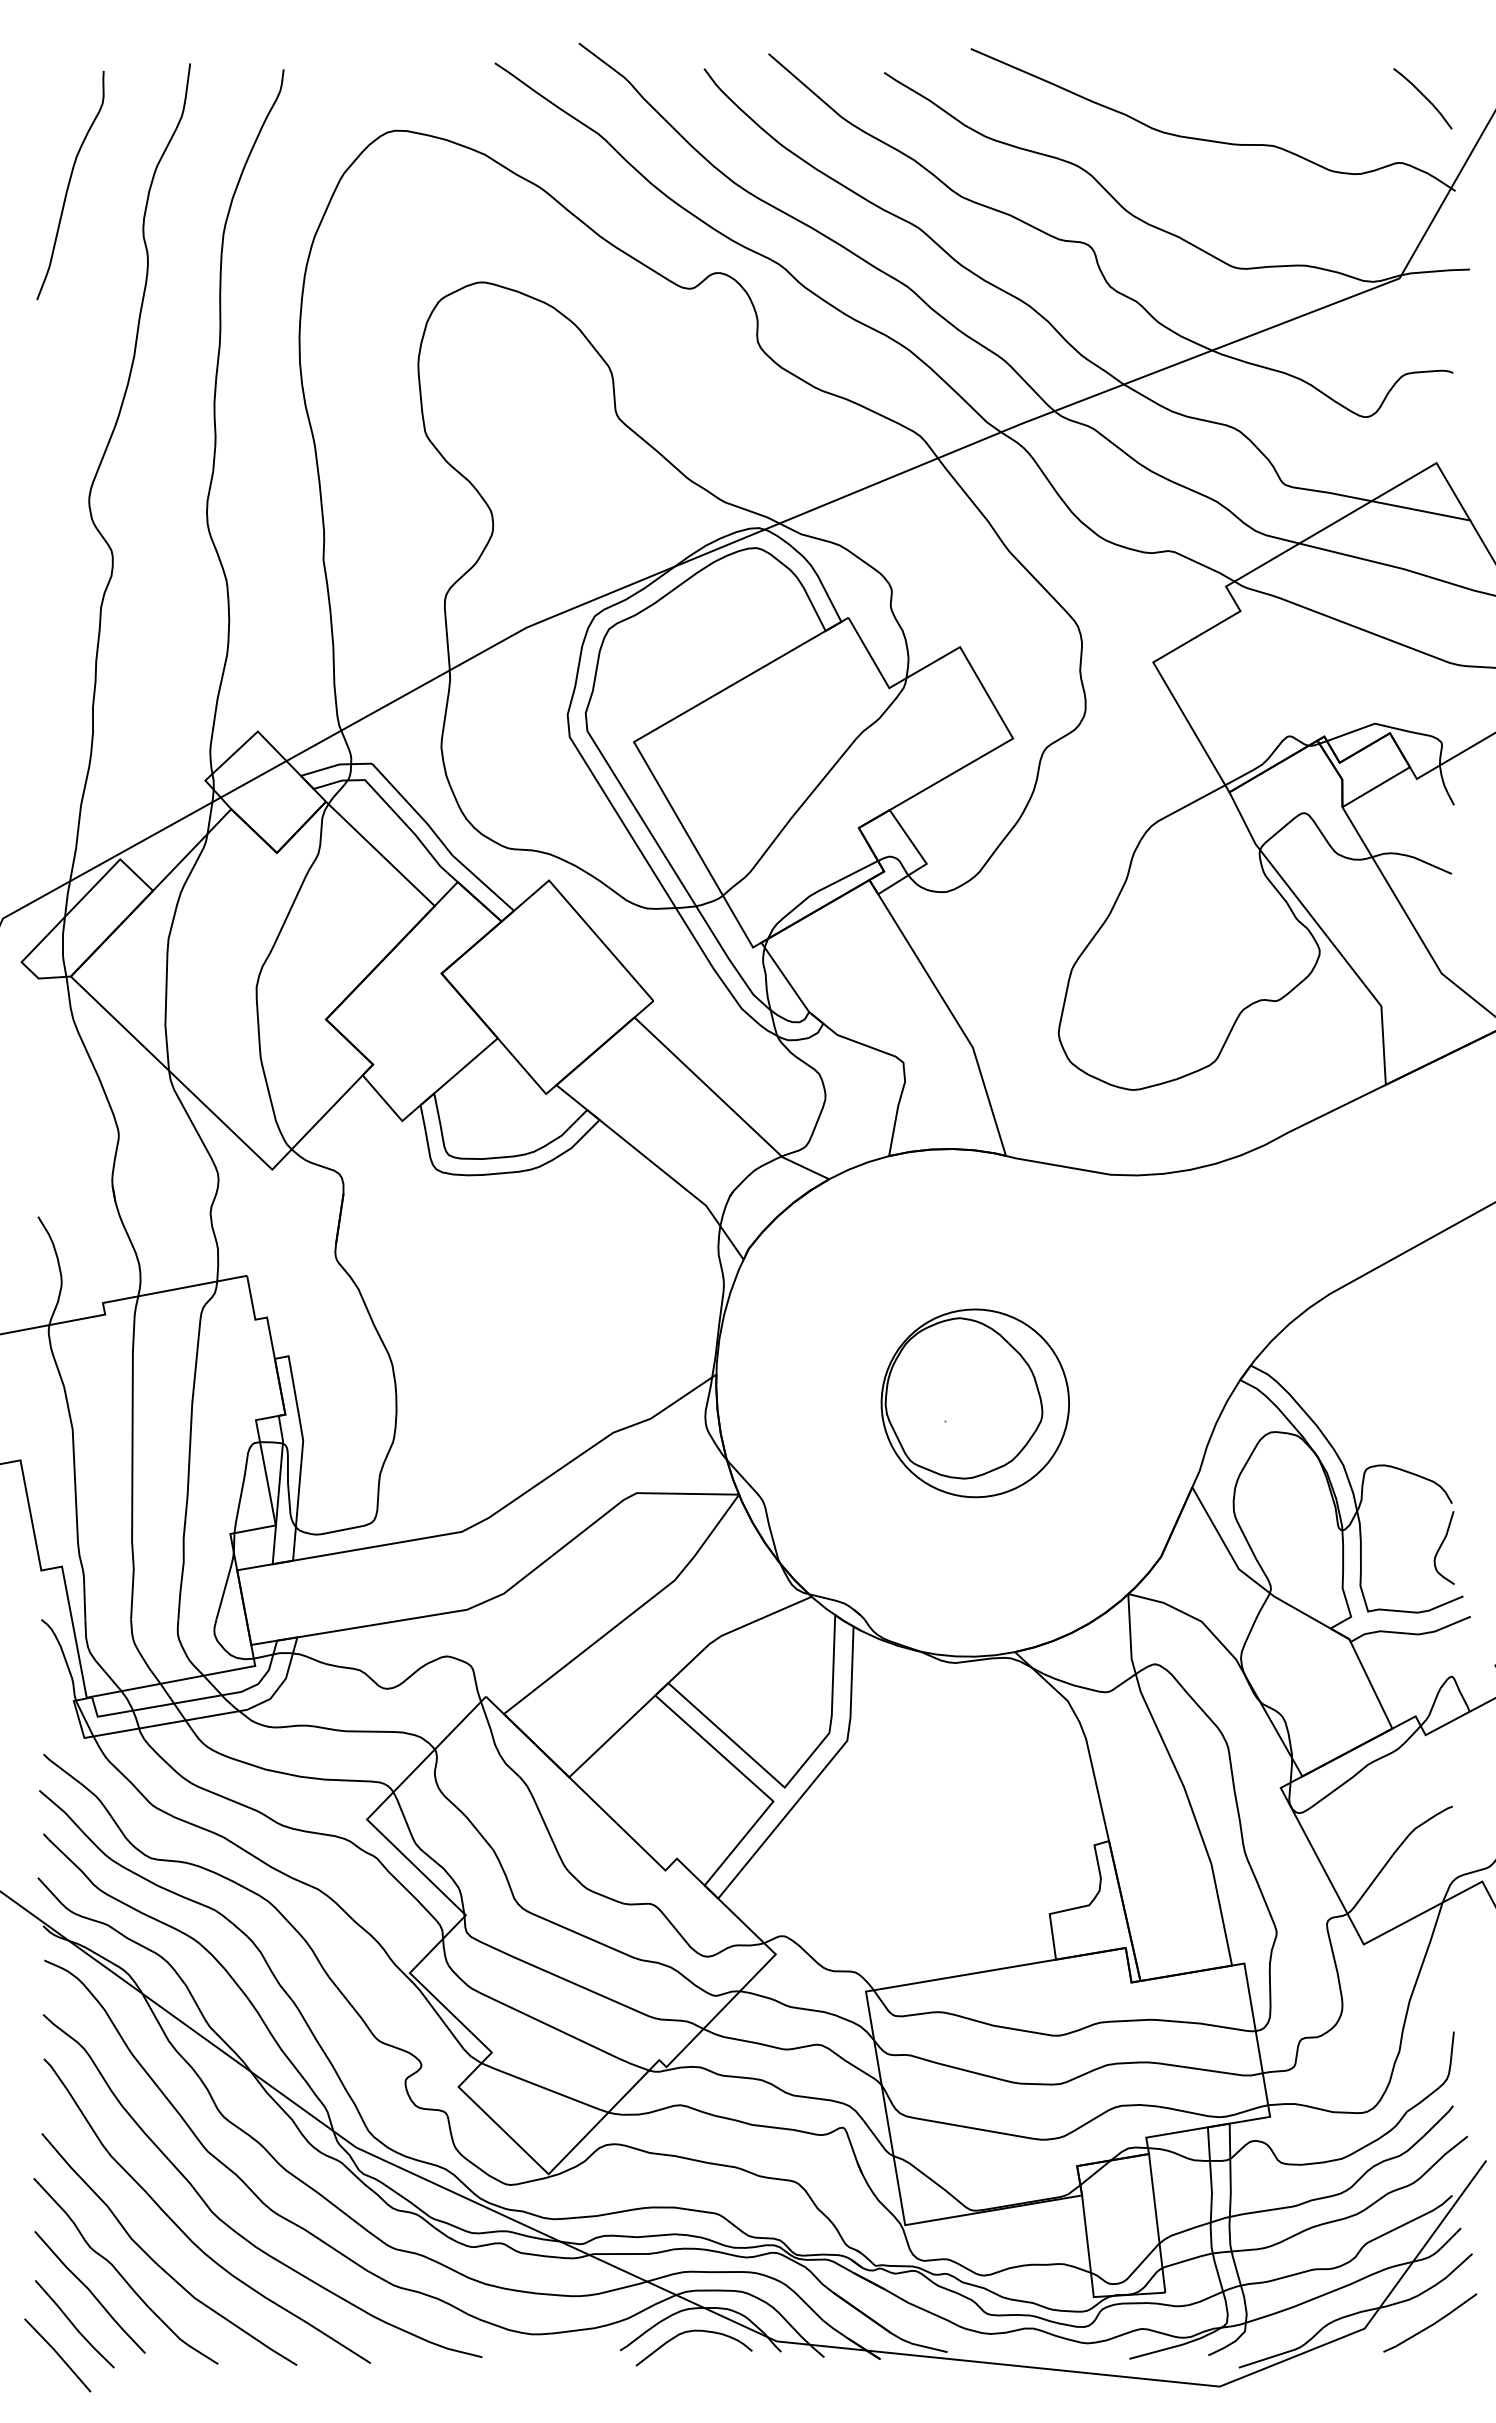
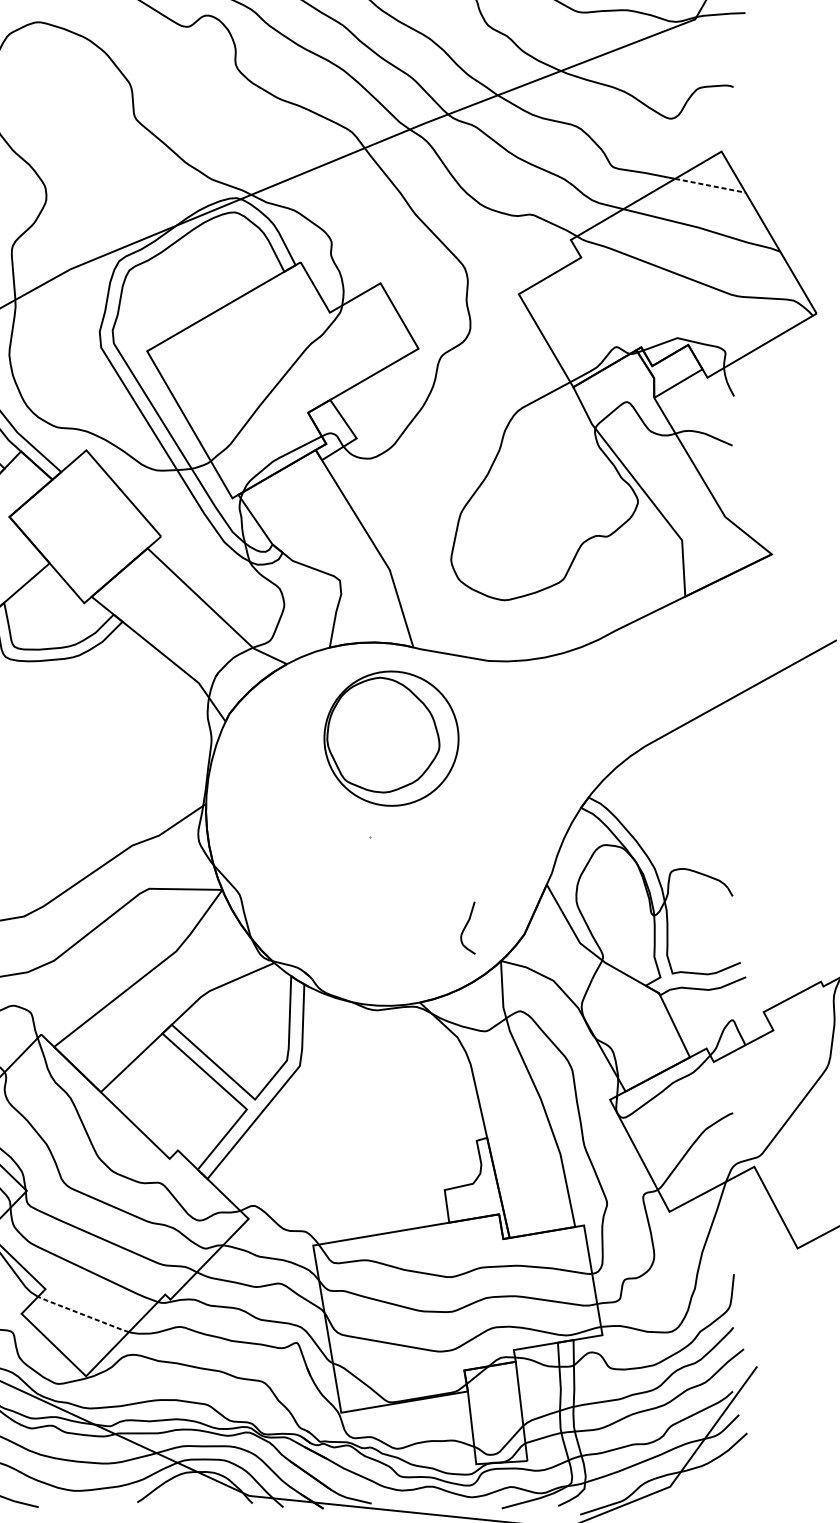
line: (1421, 510) -> (710, 185), solid -> dashed
part: (974, 1403) -> (390, 738), moved
curve: (1442, 1545) -> (466, 926), moved
line: (545, 2088) -> (83, 1314), solid -> dashed
line: (1432, 2323) -> (718, 1483), removed
curve: (690, 2332) -> (187, 1489), removed

